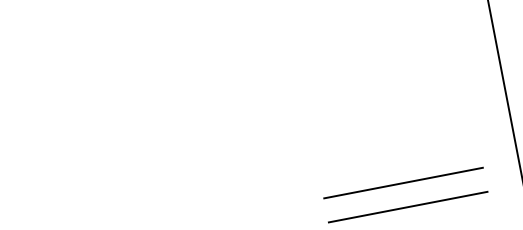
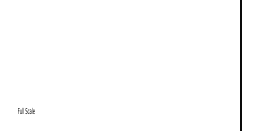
line: (403, 183) -> (184, 92), removed
line: (407, 207) -> (184, 104), removed

